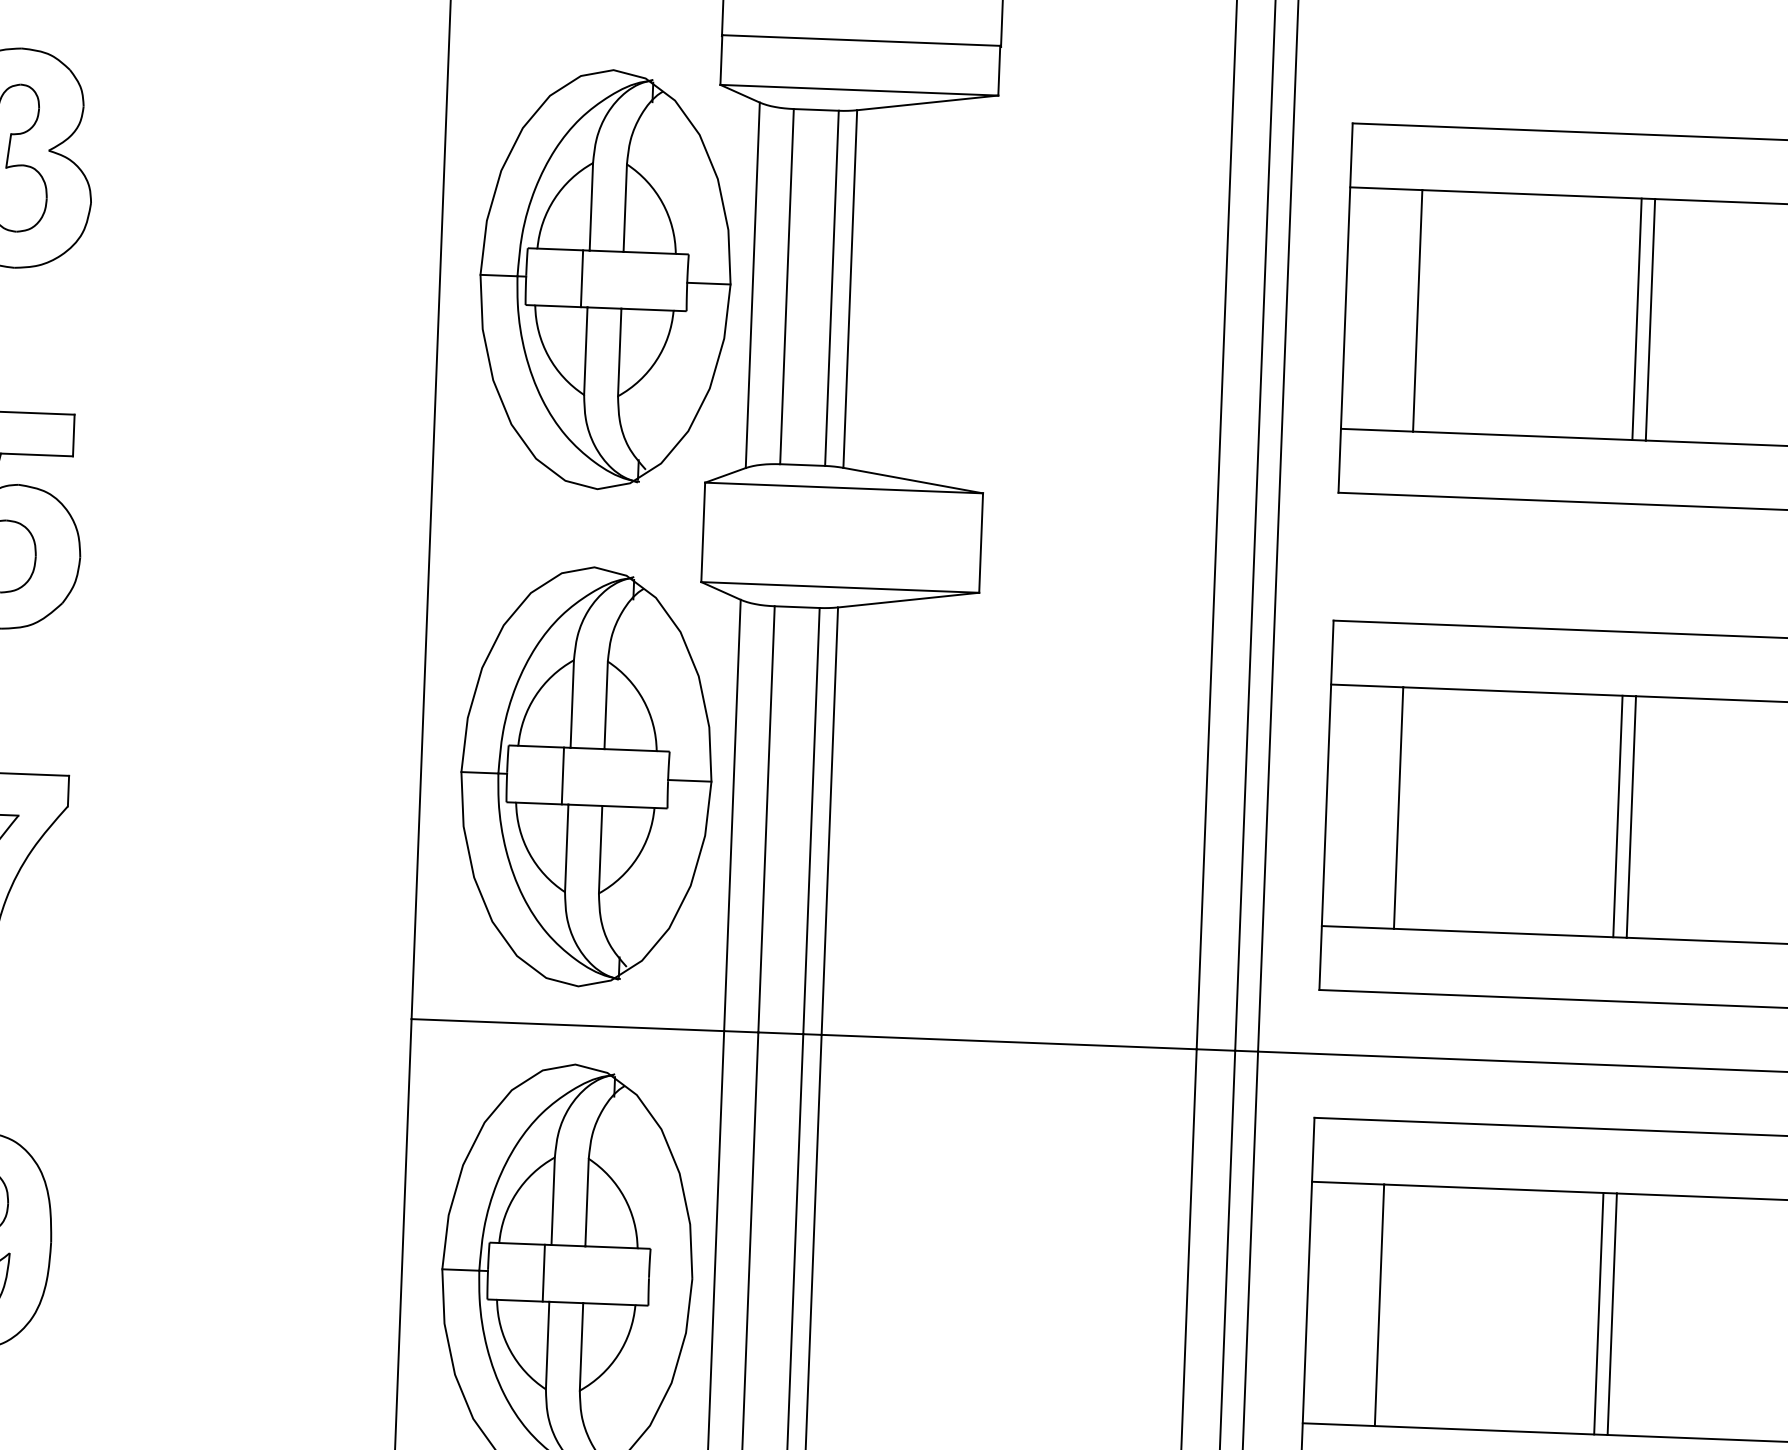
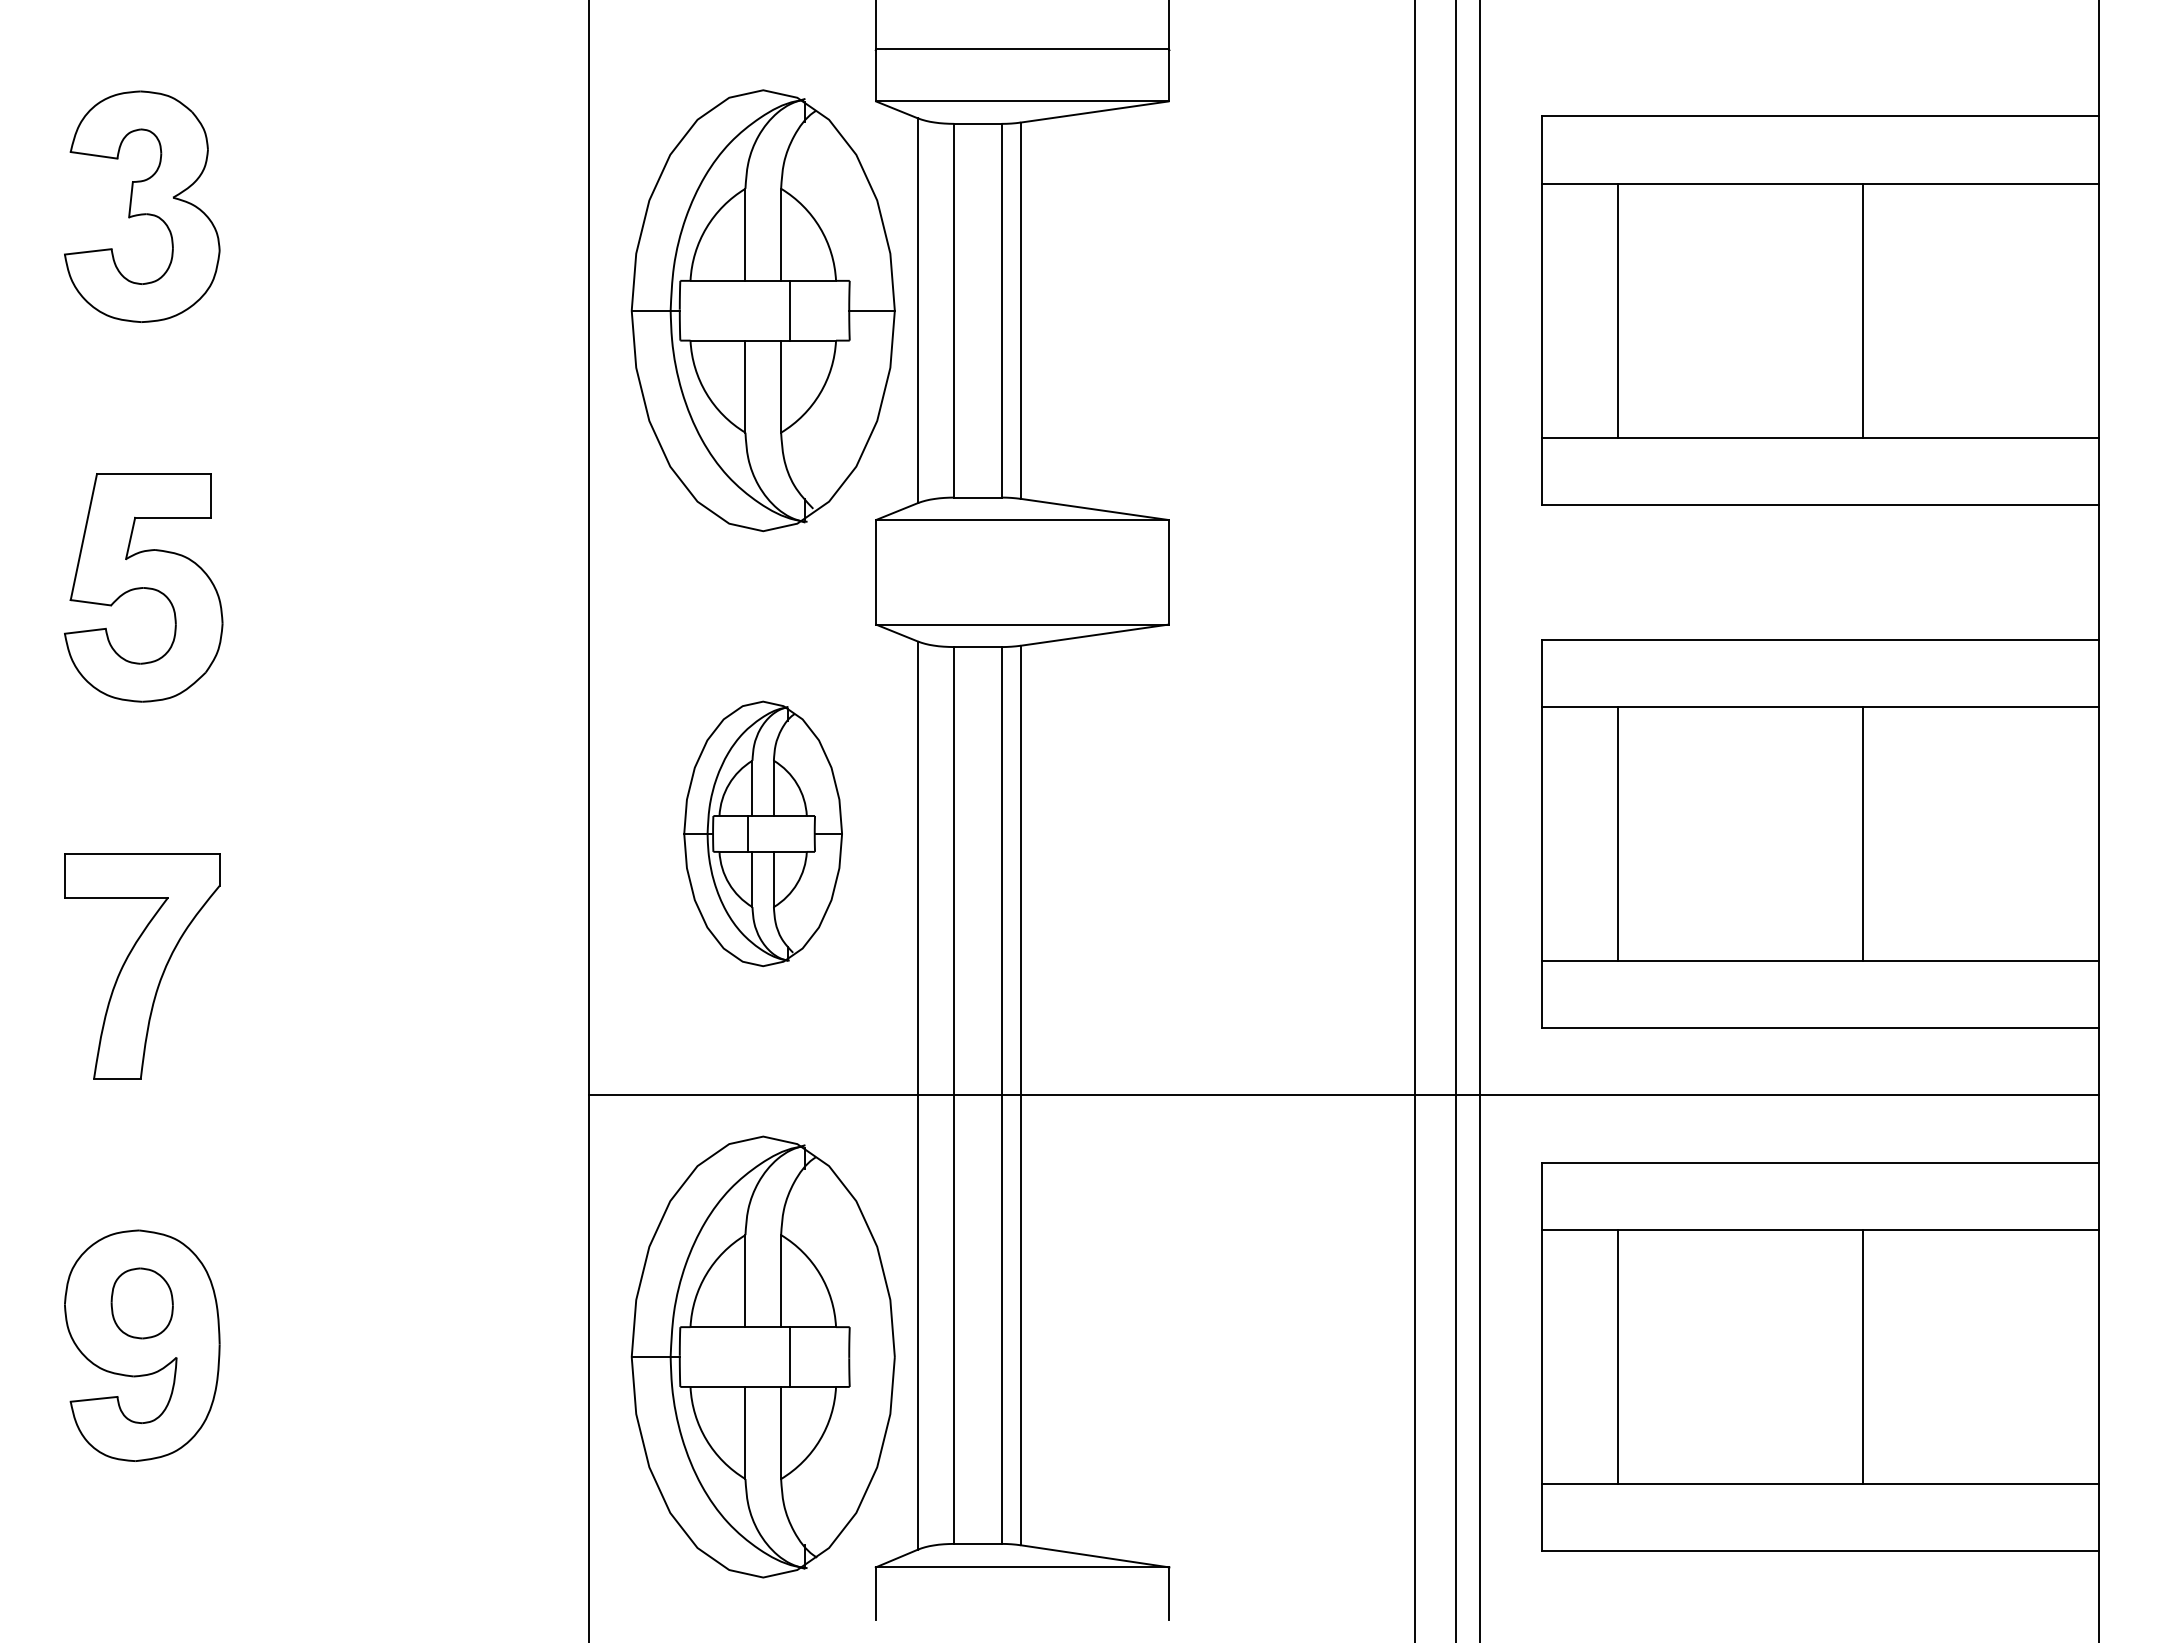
line: (581, 278) -> (789, 310), moved
line: (1636, 319) -> (1848, 310), removed
part: (585, 776) -> (762, 833), size x0.6
line: (1617, 816) -> (1848, 833), removed
line: (543, 1272) -> (789, 1356), moved
line: (1598, 1314) -> (1848, 1357), removed

